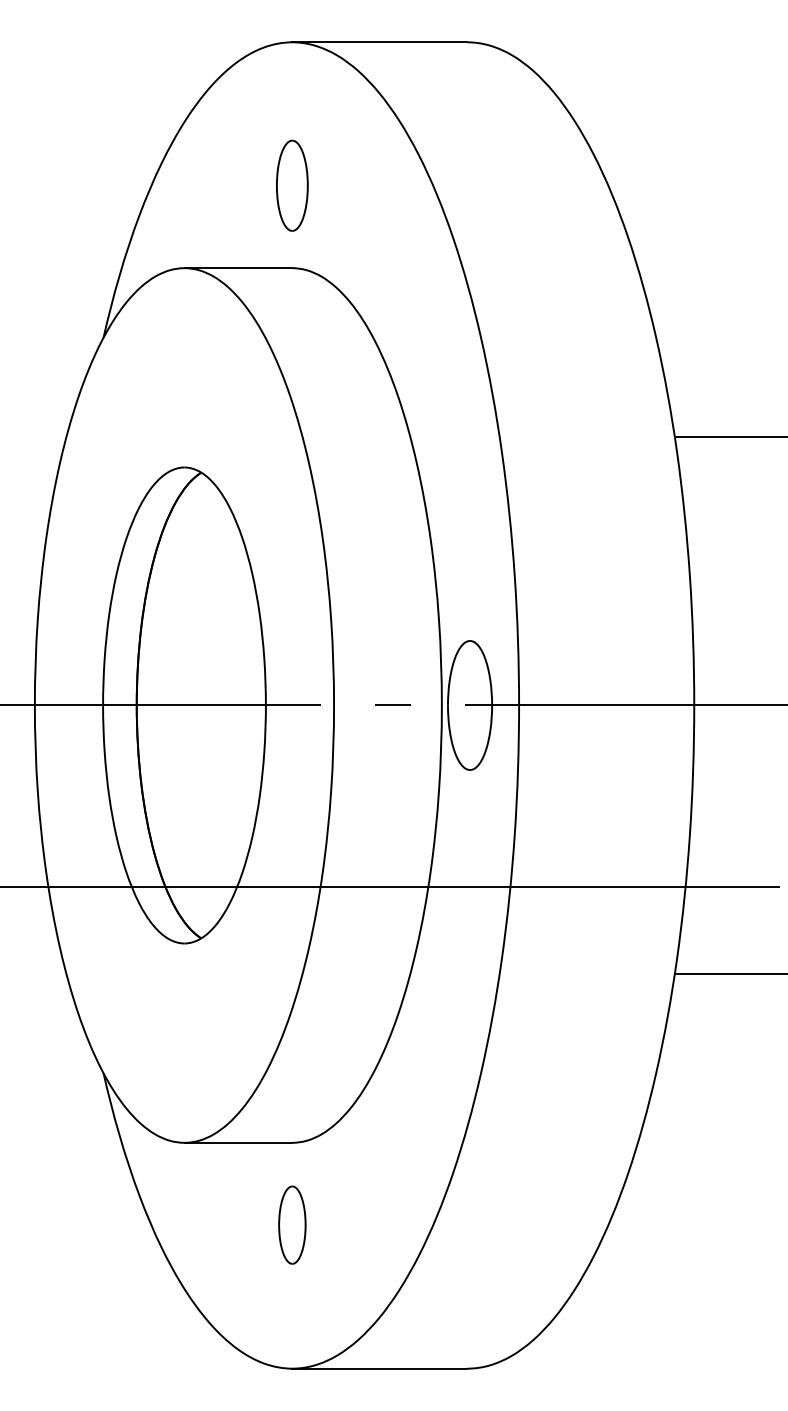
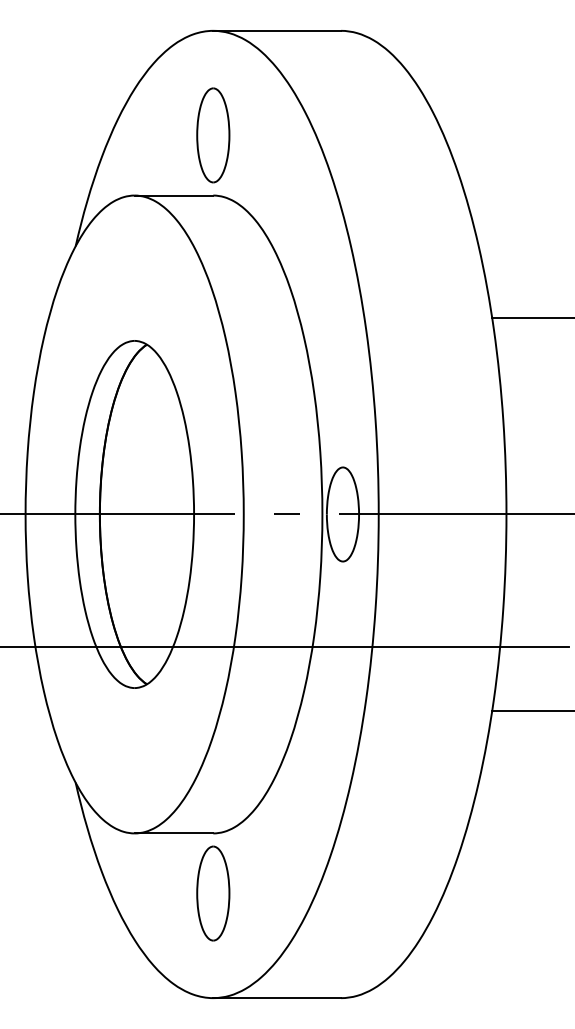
part: (292, 185) -> (213, 135), size x1.43
part: (292, 1224) -> (213, 893), size x1.67

